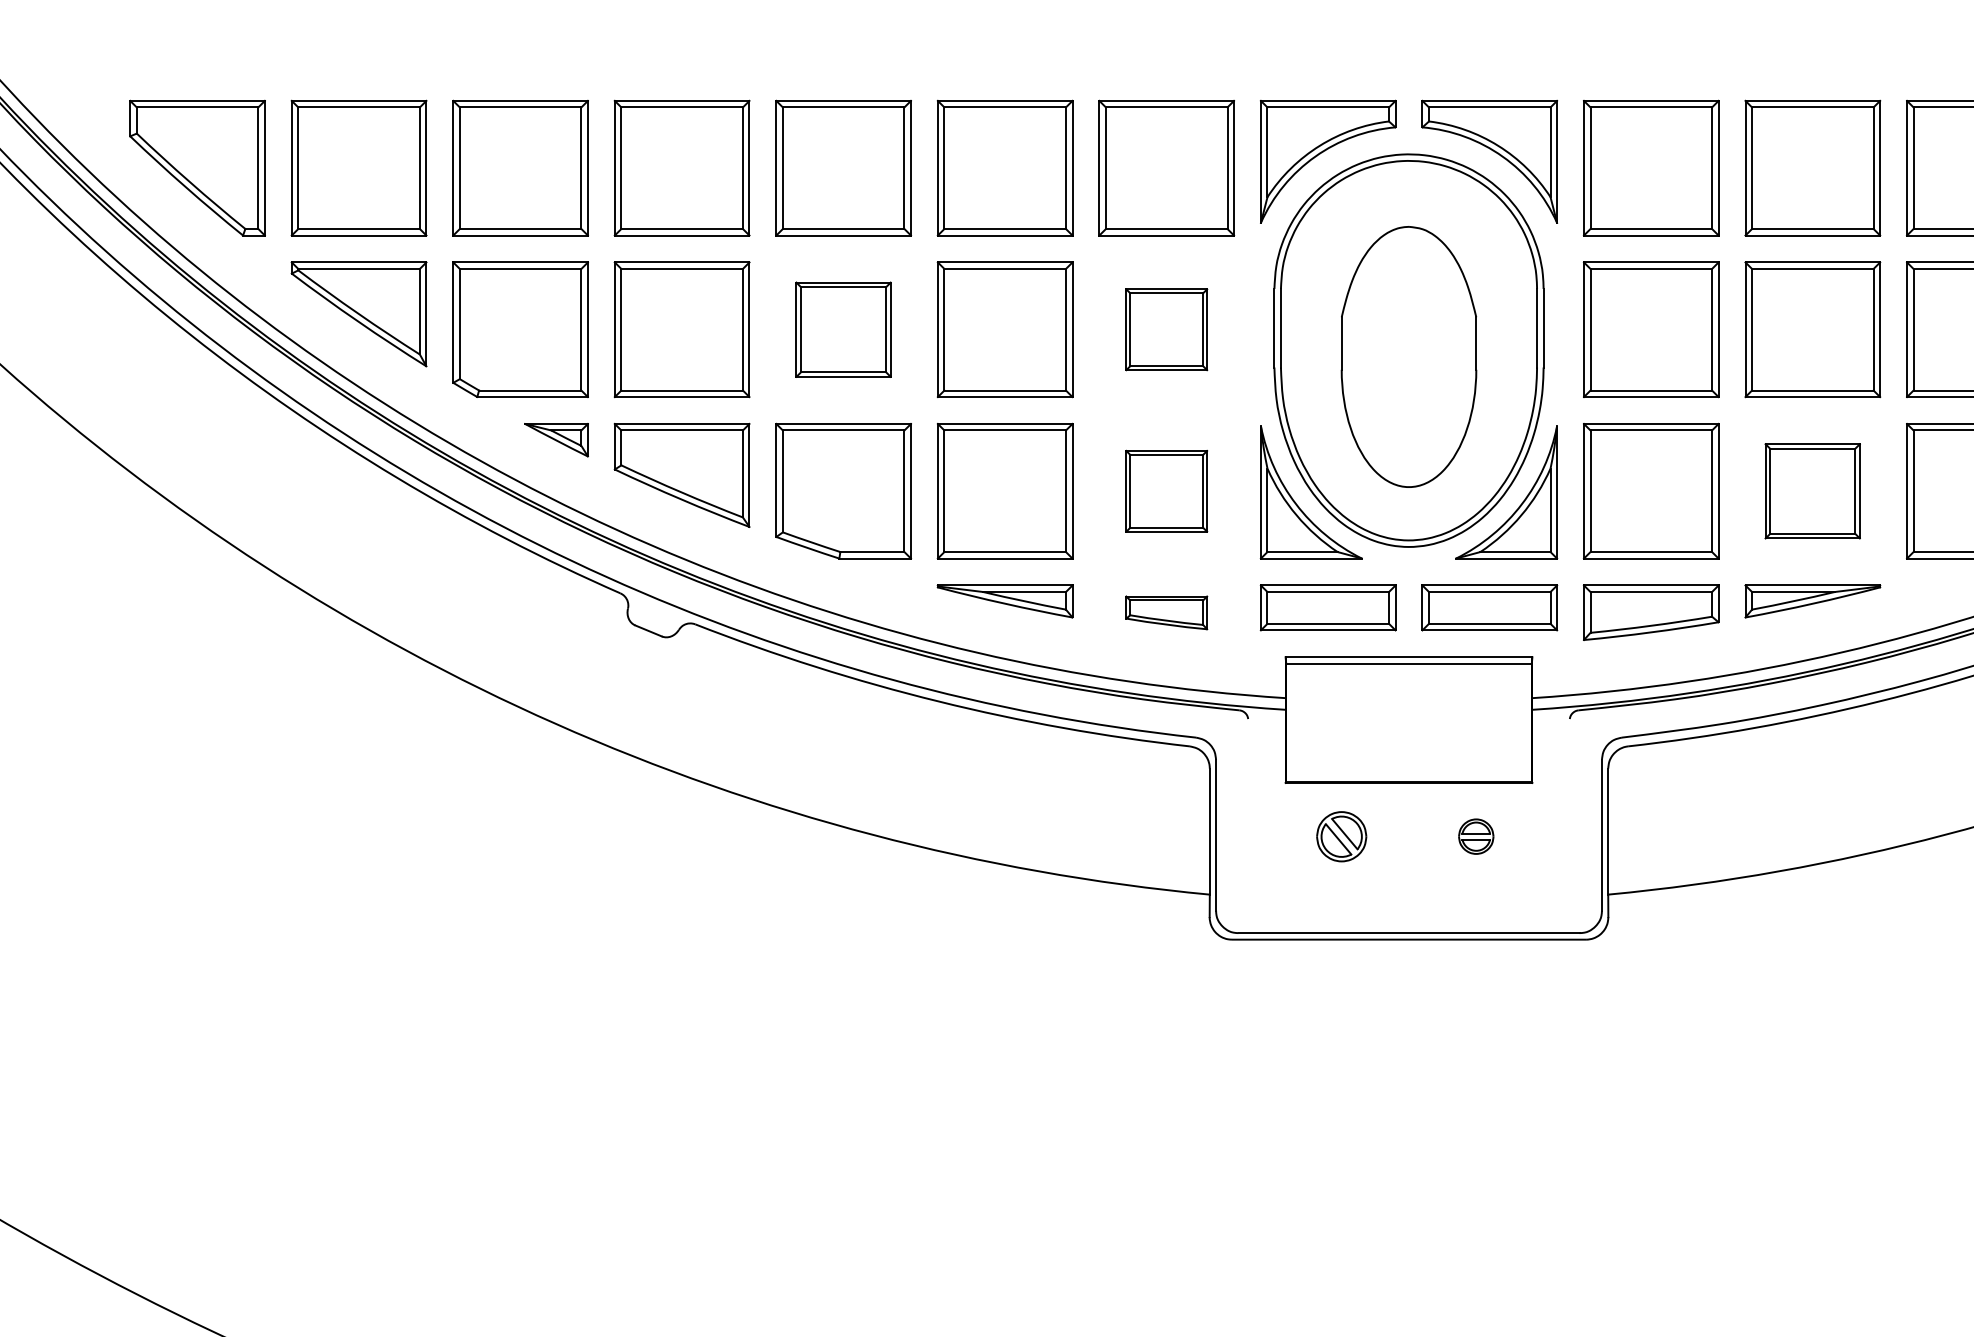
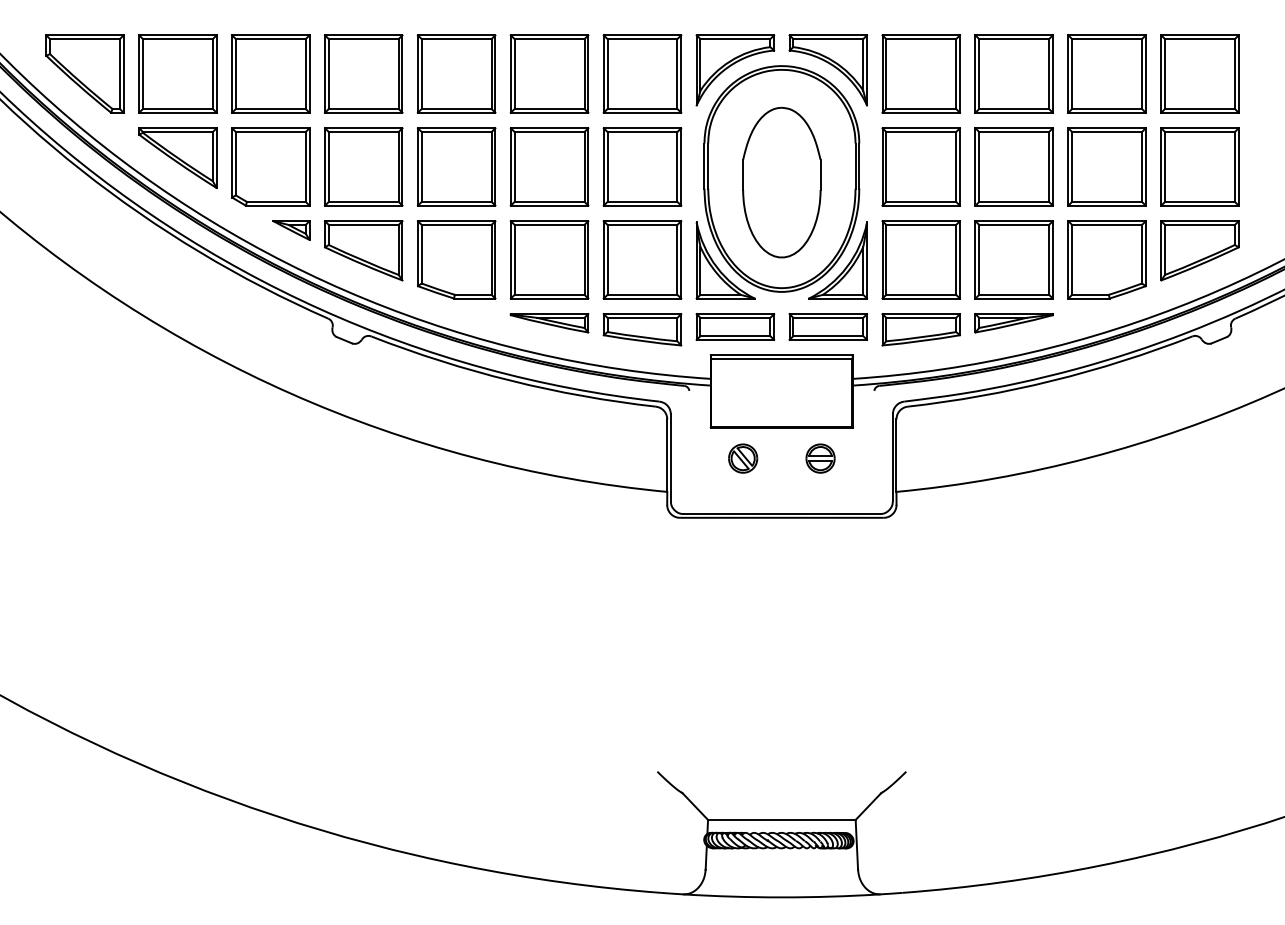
part: (843, 328) -> (456, 166), size x1.43
part: (1166, 328) -> (642, 166), size x1.67
part: (1166, 490) -> (642, 259), size x1.67
part: (1811, 490) -> (1013, 259), size x1.43
part: (1166, 612) -> (642, 329), size x1.67
part: (1476, 836) -> (820, 458), size x1.43

